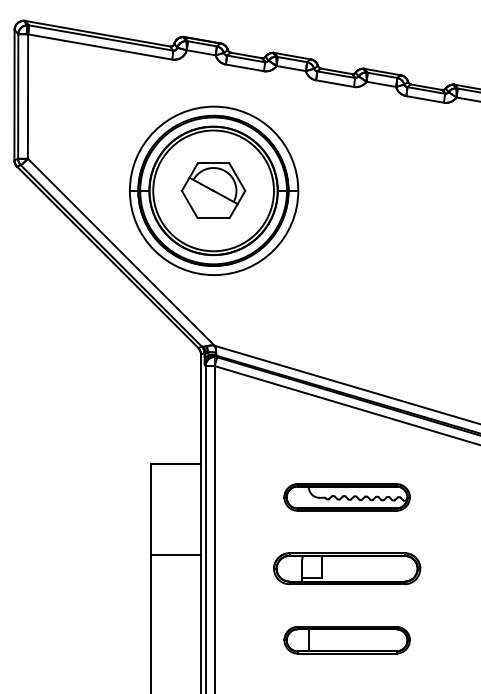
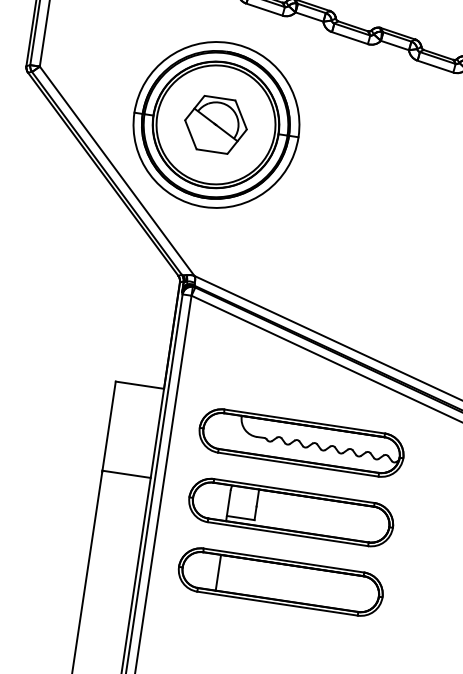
part: (346, 497) -> (300, 442), size x1.67
part: (346, 568) -> (290, 512), size x1.43
part: (346, 640) -> (280, 582), size x1.67

